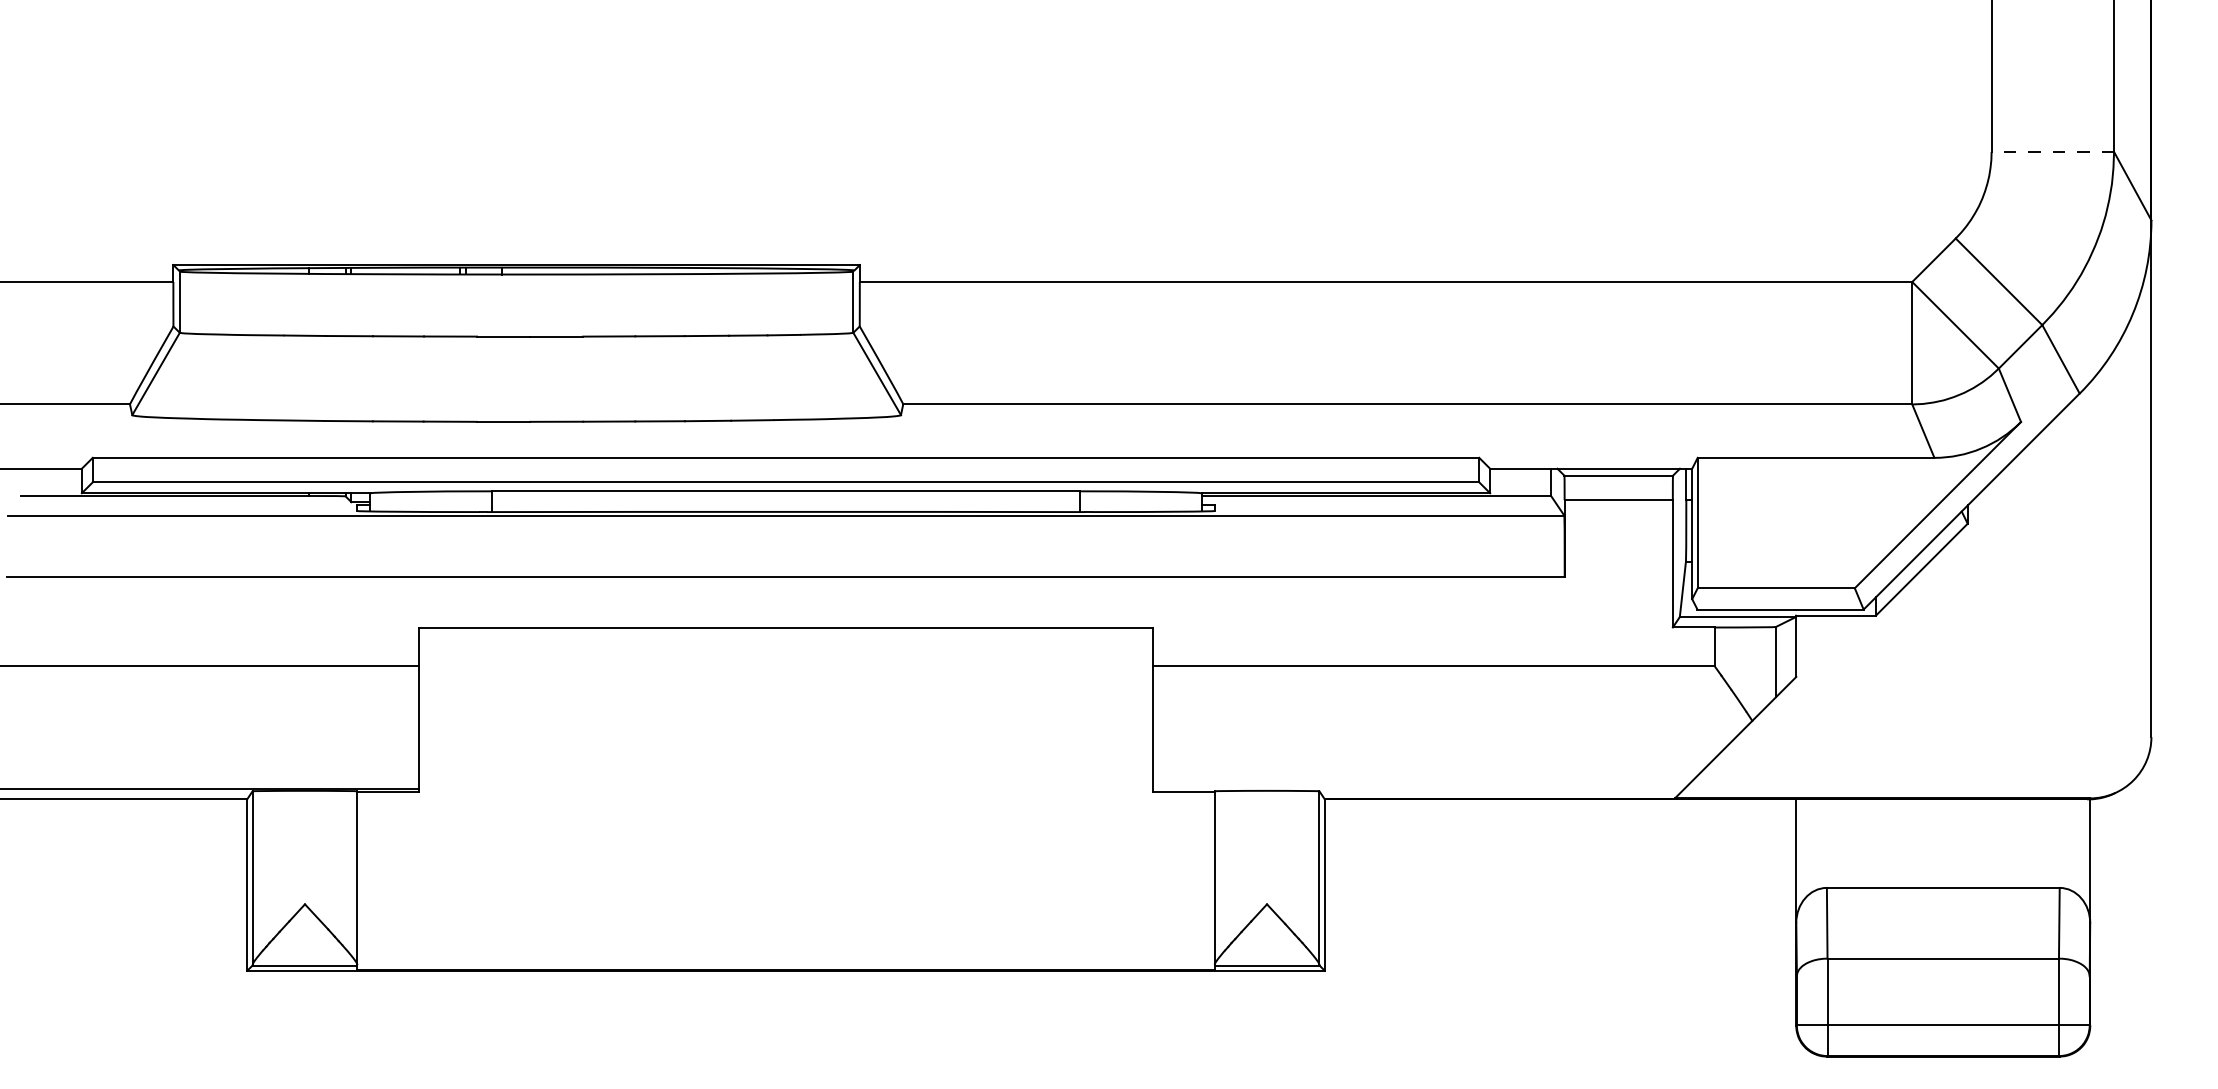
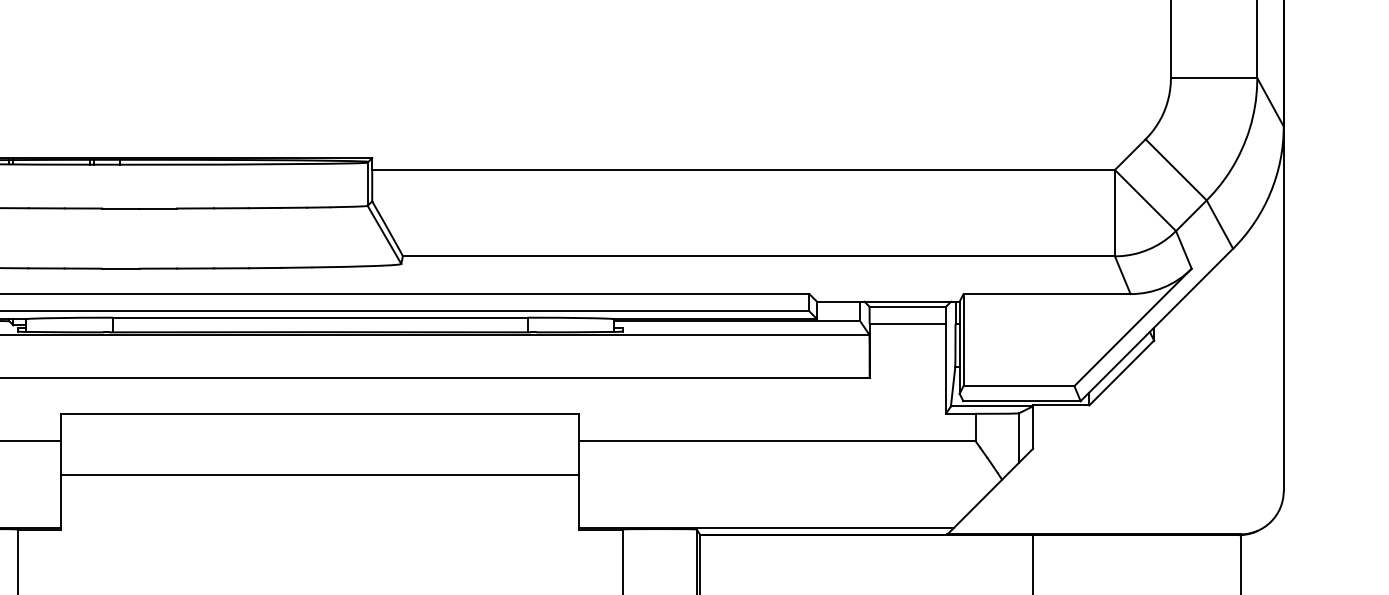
line: (2052, 151) -> (1213, 77), dashed -> solid
line: (785, 713) -> (319, 474), added
line: (1418, 788) -> (766, 527), added

